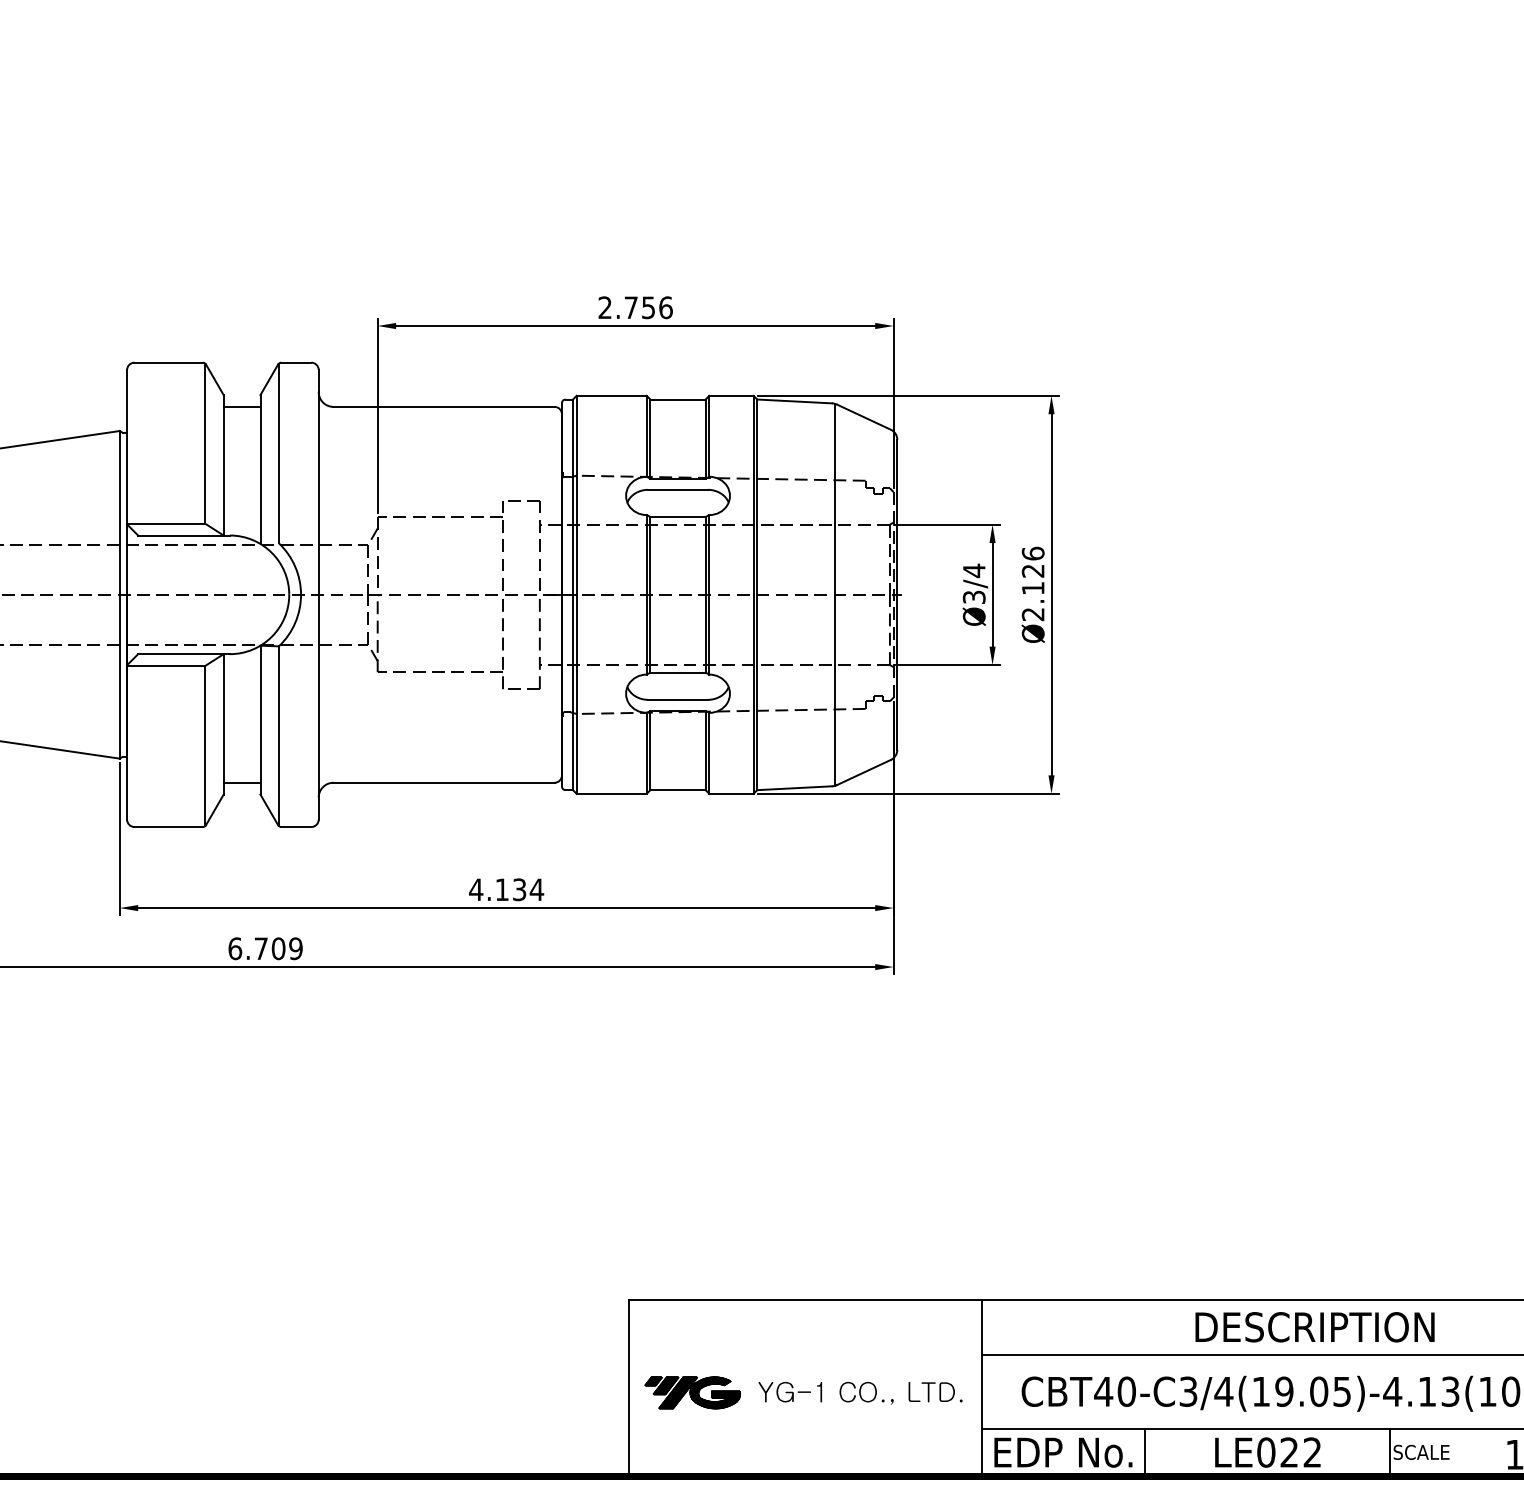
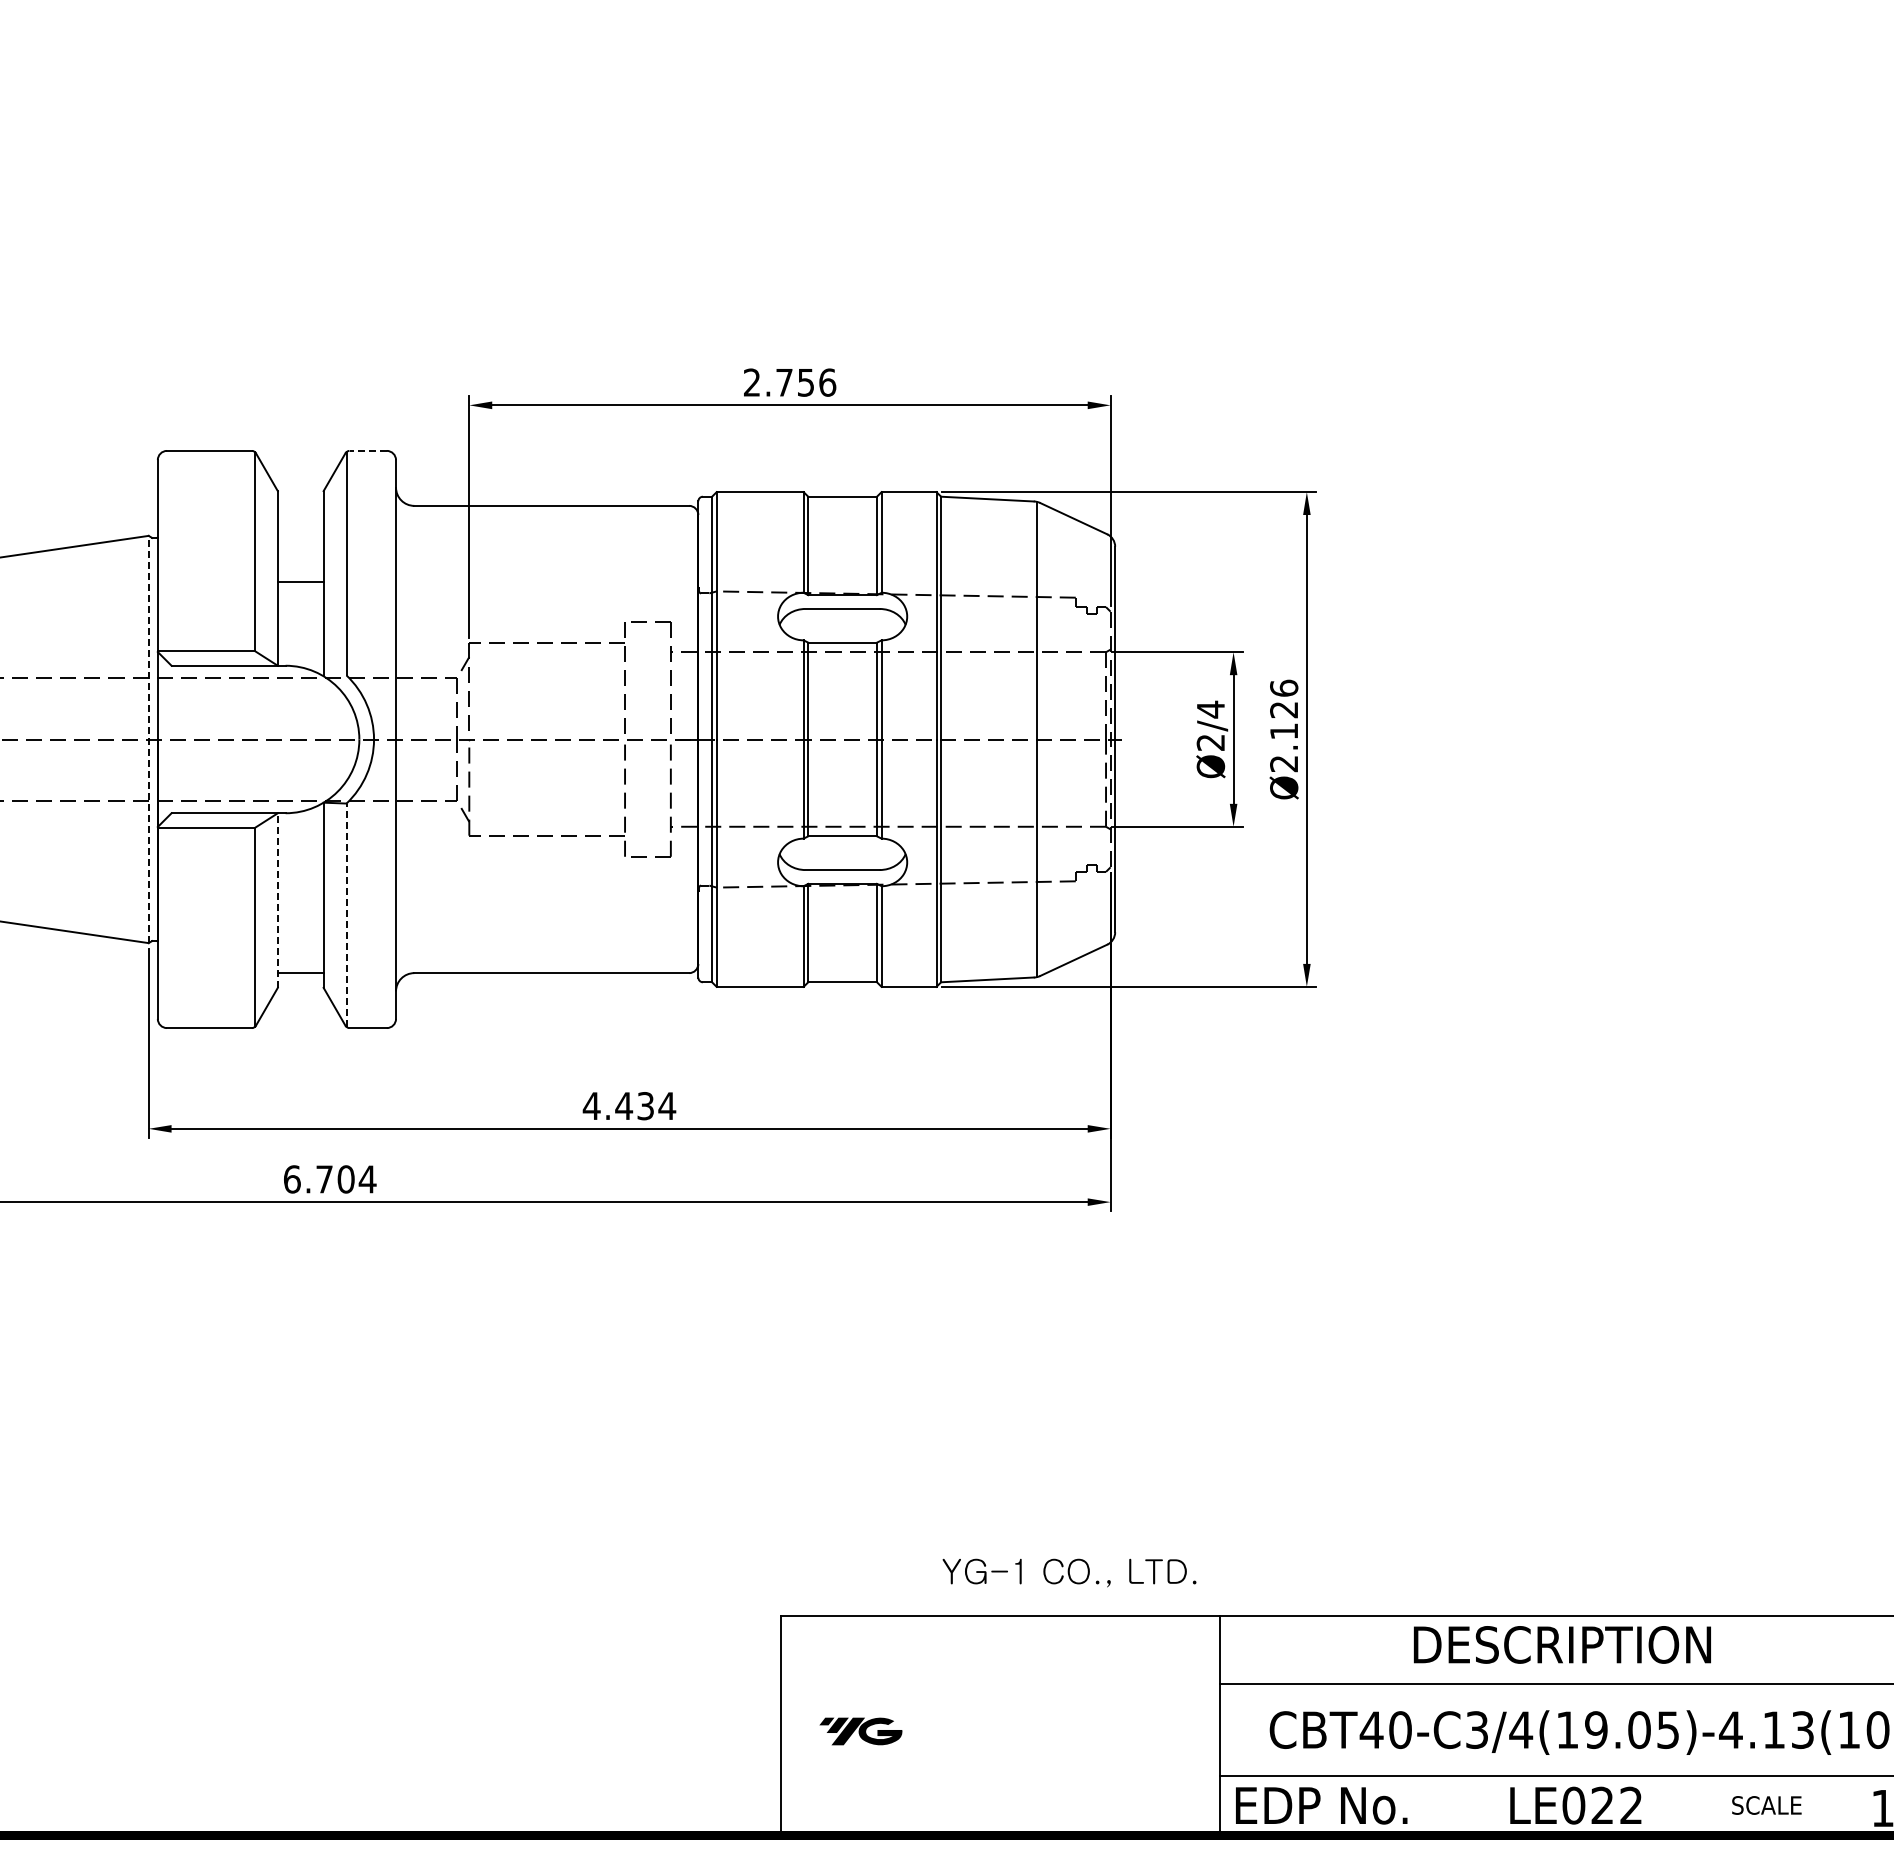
line: (296, 362) -> (368, 450), solid -> dashed
line: (241, 406) -> (300, 581), moved
line: (119, 594) -> (148, 739), solid -> dashed
text: (973, 597) -> (1210, 742), Ø3/4 -> Ø2/4
line: (223, 724) -> (277, 900), solid -> dashed
line: (278, 736) -> (346, 915), solid -> dashed
text: (502, 889) -> (624, 1105), 4.134 -> 4.434
text: (295, 948) -> (367, 1179), 6.709 -> 6.704
text: (1314, 1326) -> (1561, 1644), moved
part: (692, 1392) -> (860, 1731), size x0.7
text: (860, 1392) -> (1069, 1572), moved
line: (1145, 1452) -> (1423, 1805), removed
line: (1390, 1452) -> (1728, 1805), removed

